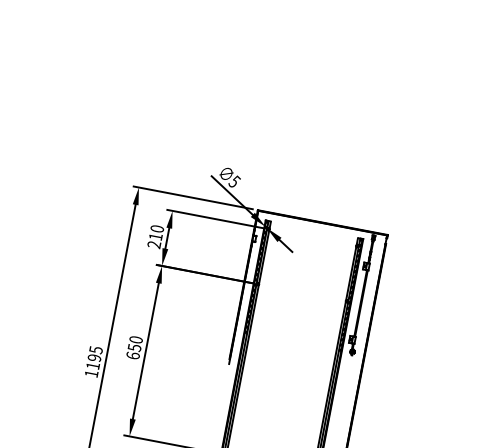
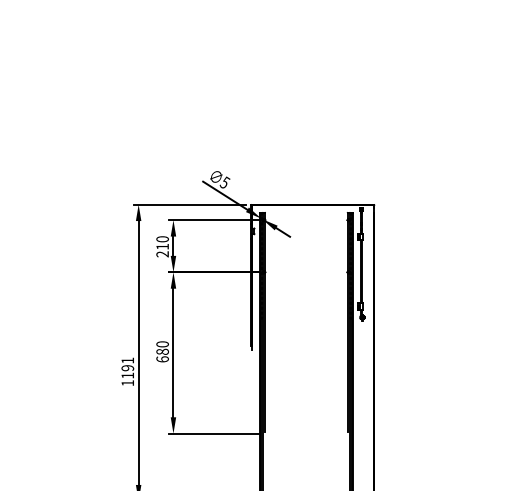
text: (134, 347) -> (162, 351), 650 -> 680
text: (95, 349) -> (127, 360), 1195 -> 1191

